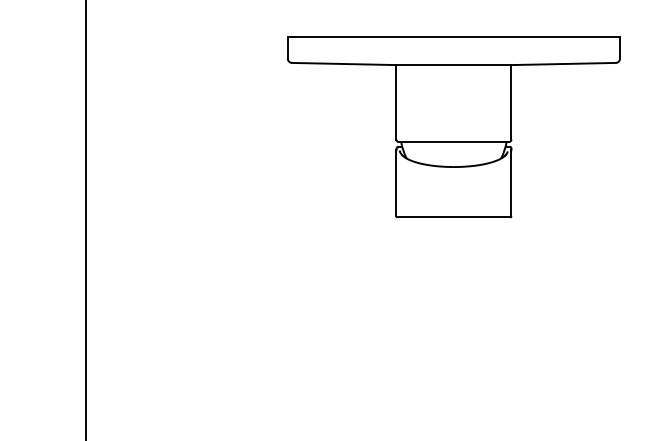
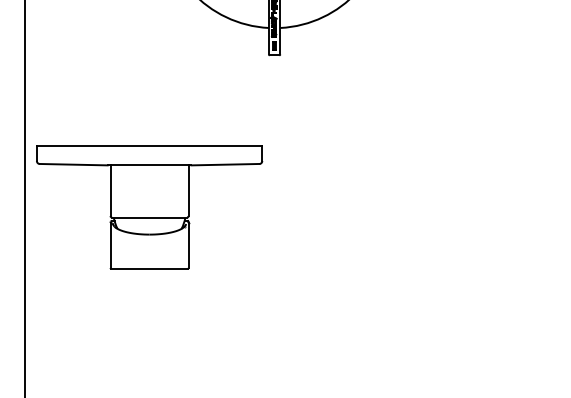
part: (453, 127) -> (149, 207), moved

